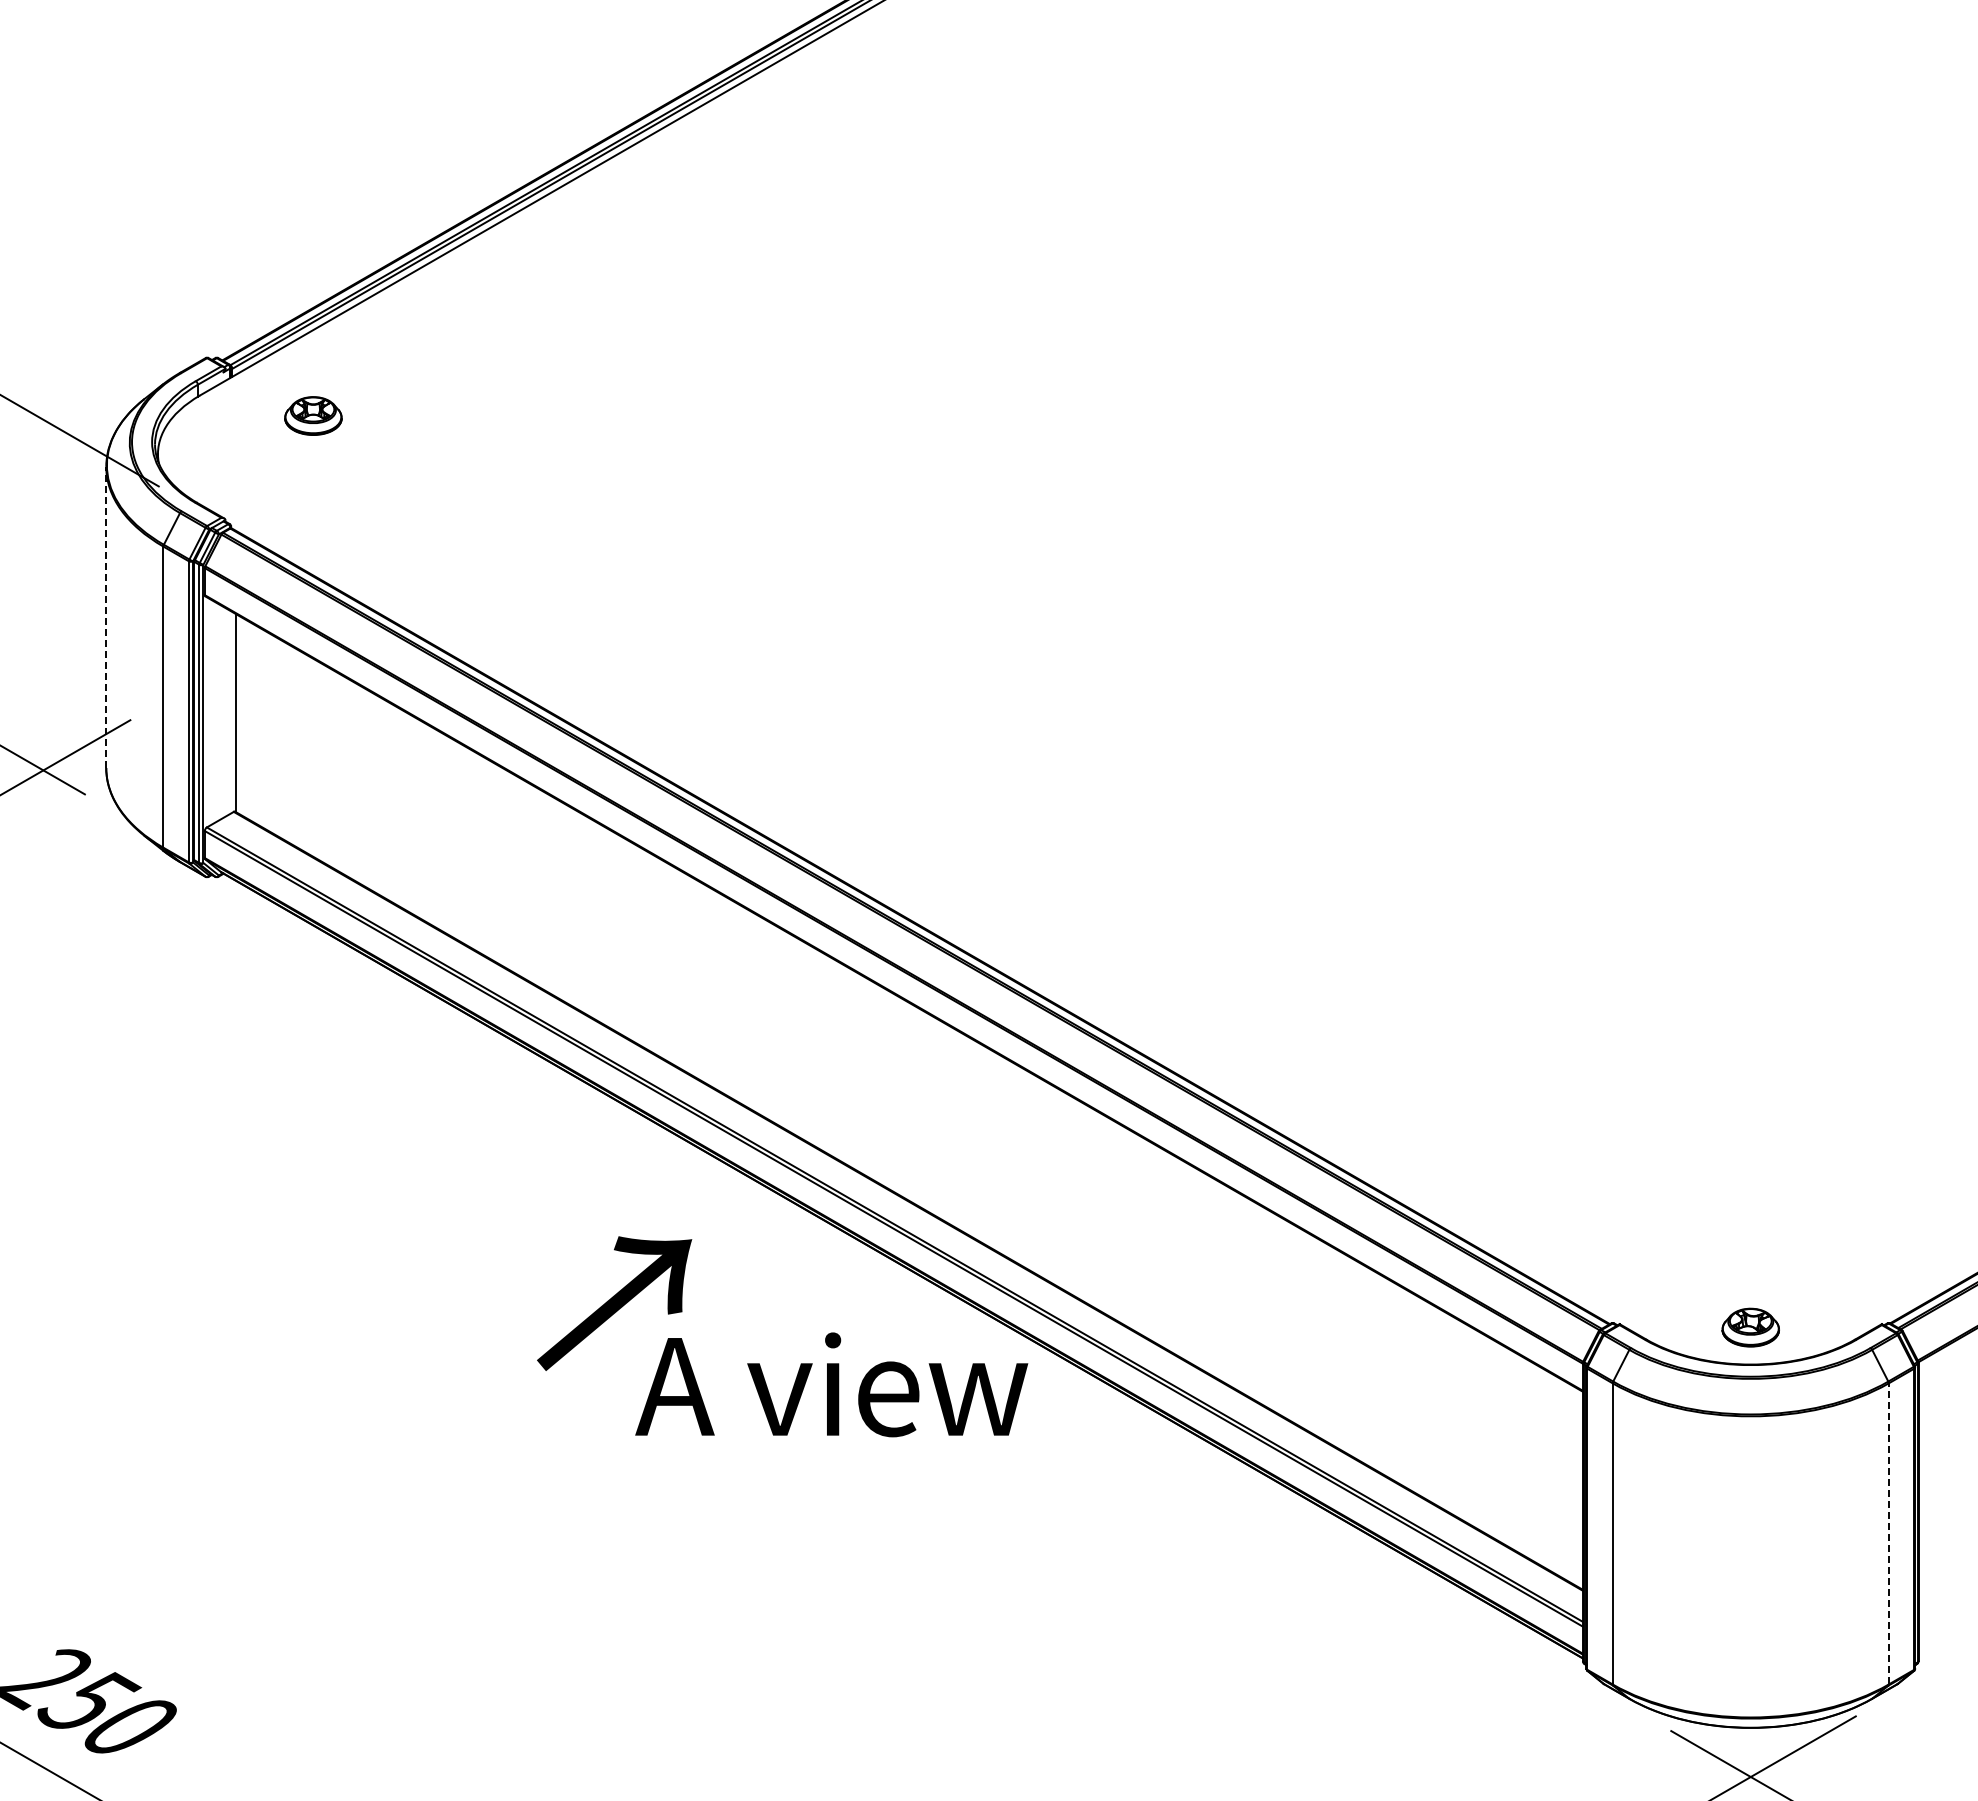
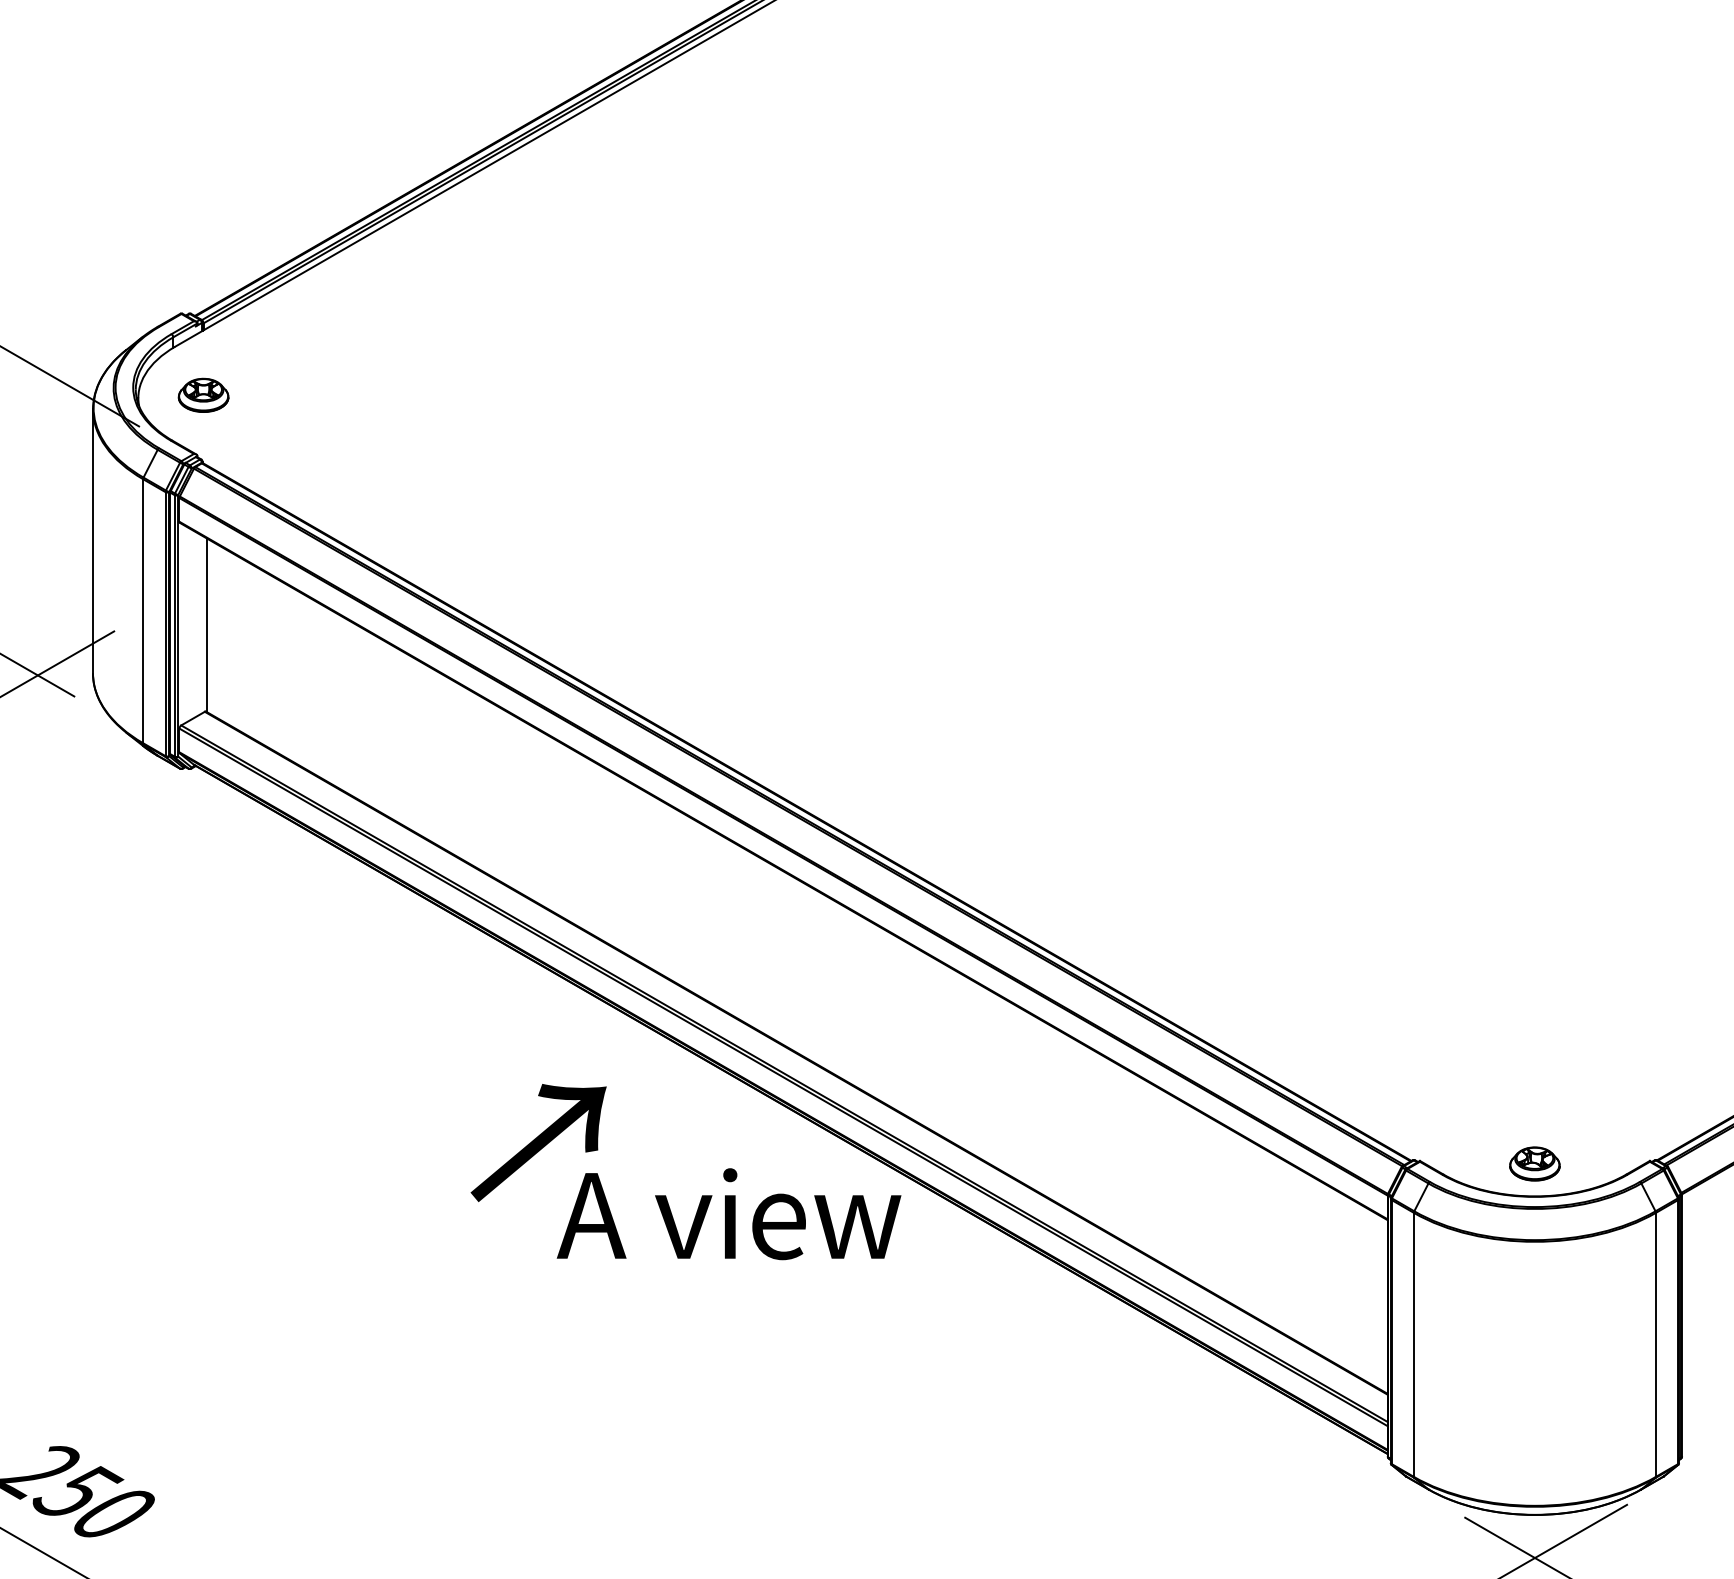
part: (313, 415) -> (203, 394), moved
line: (106, 617) -> (93, 541), dashed -> solid
line: (1888, 1533) -> (1655, 1344), dashed -> solid

